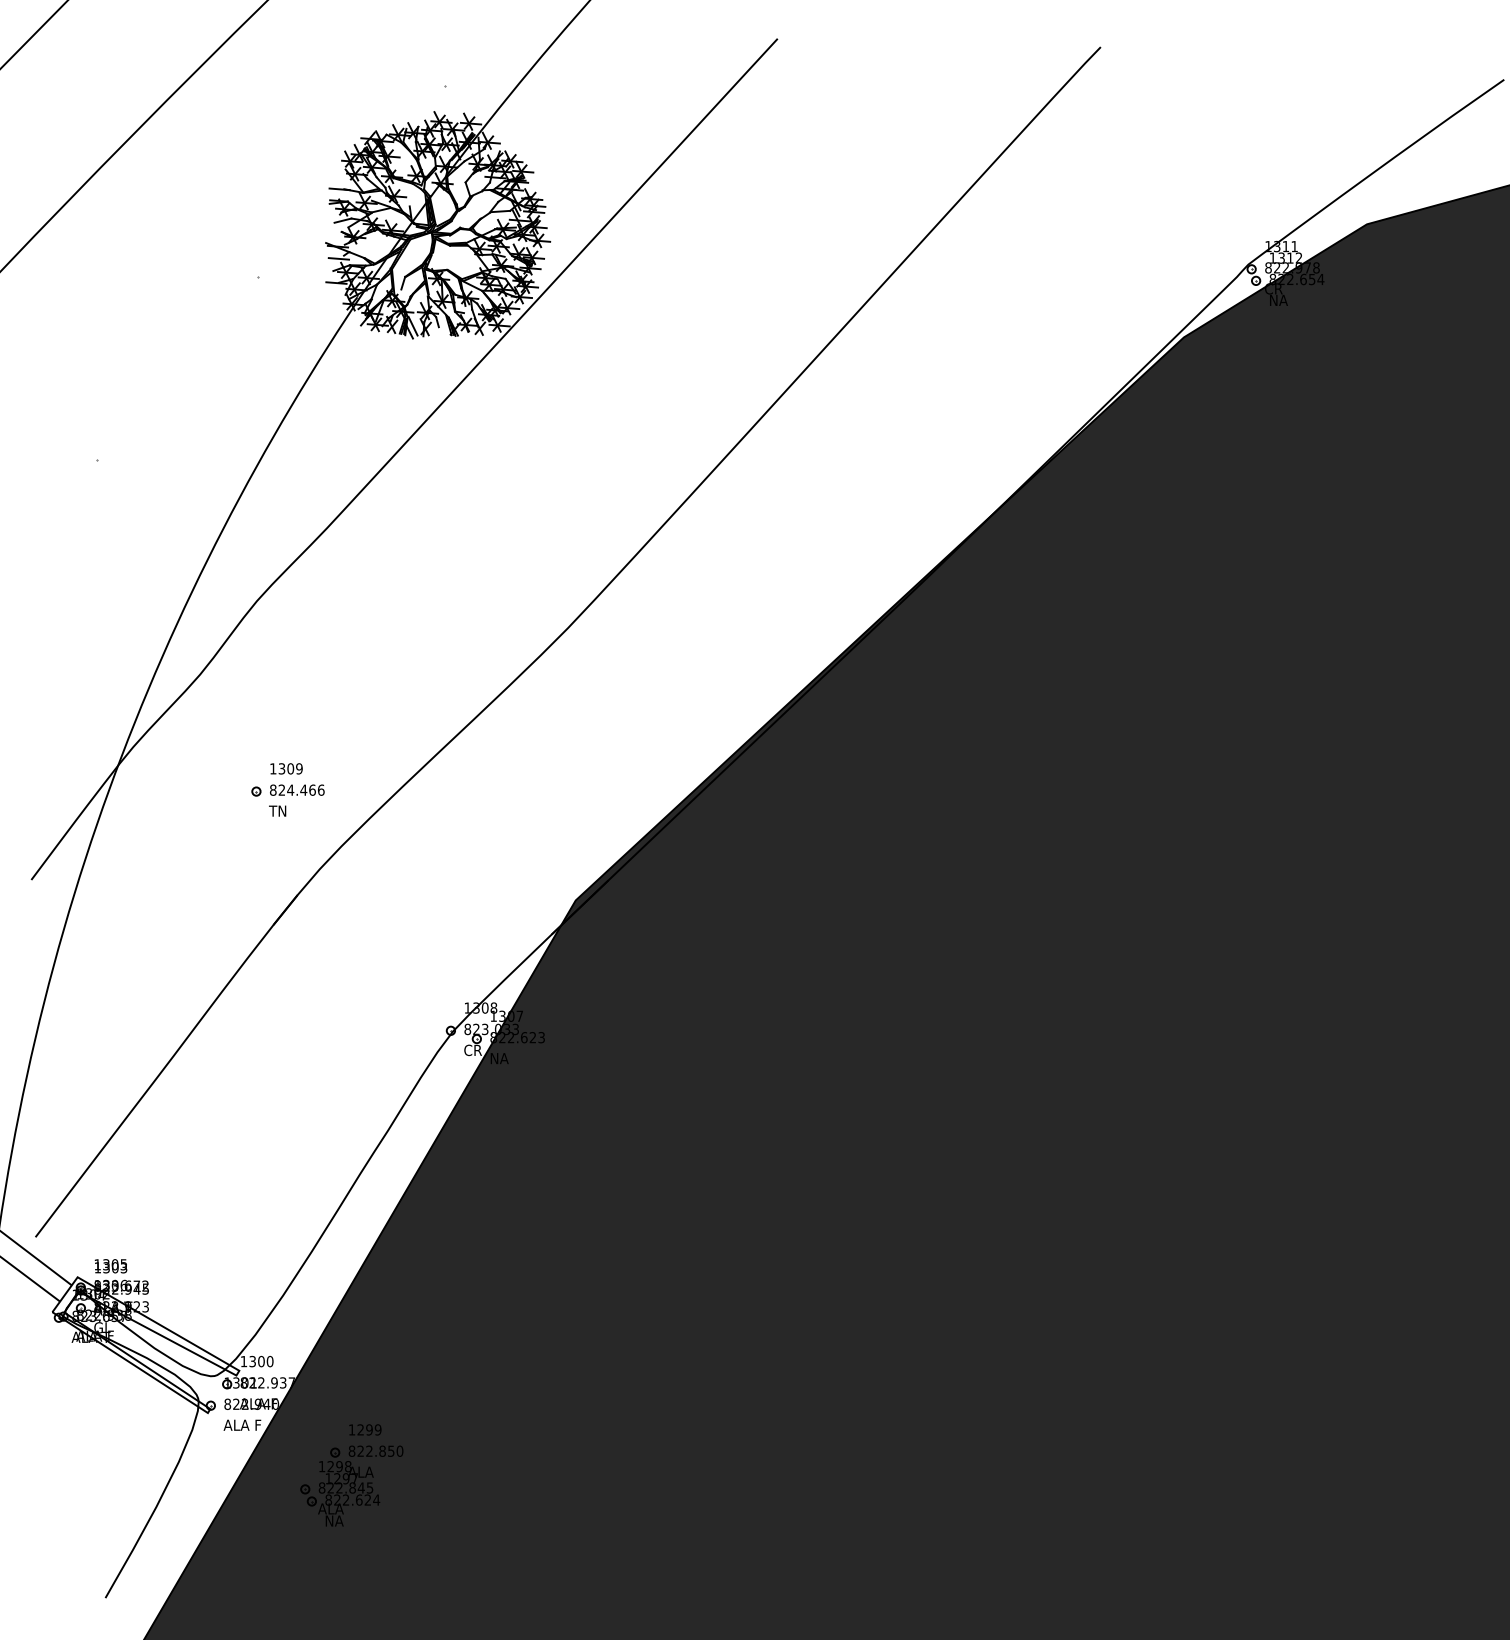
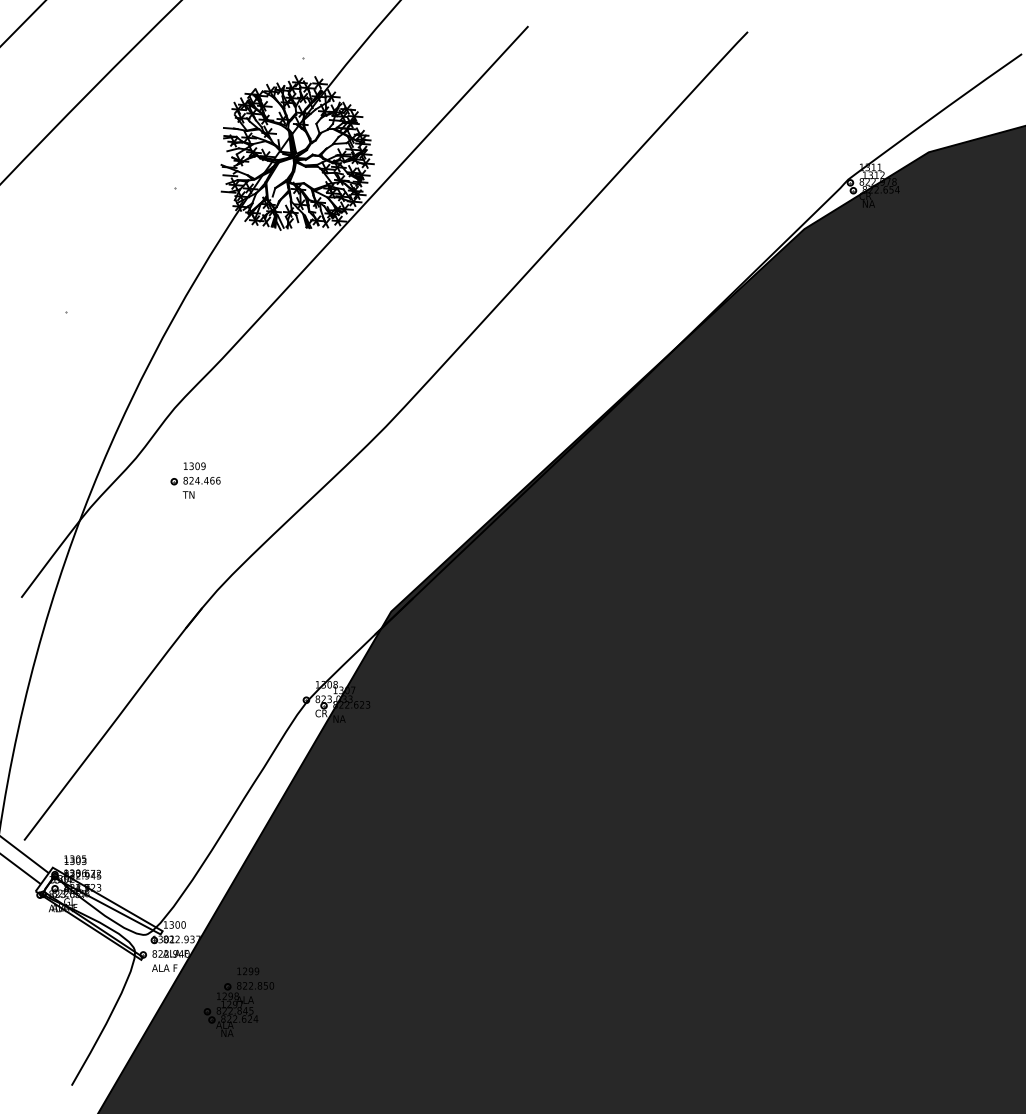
part: (287, 789) -> (195, 480), moved

